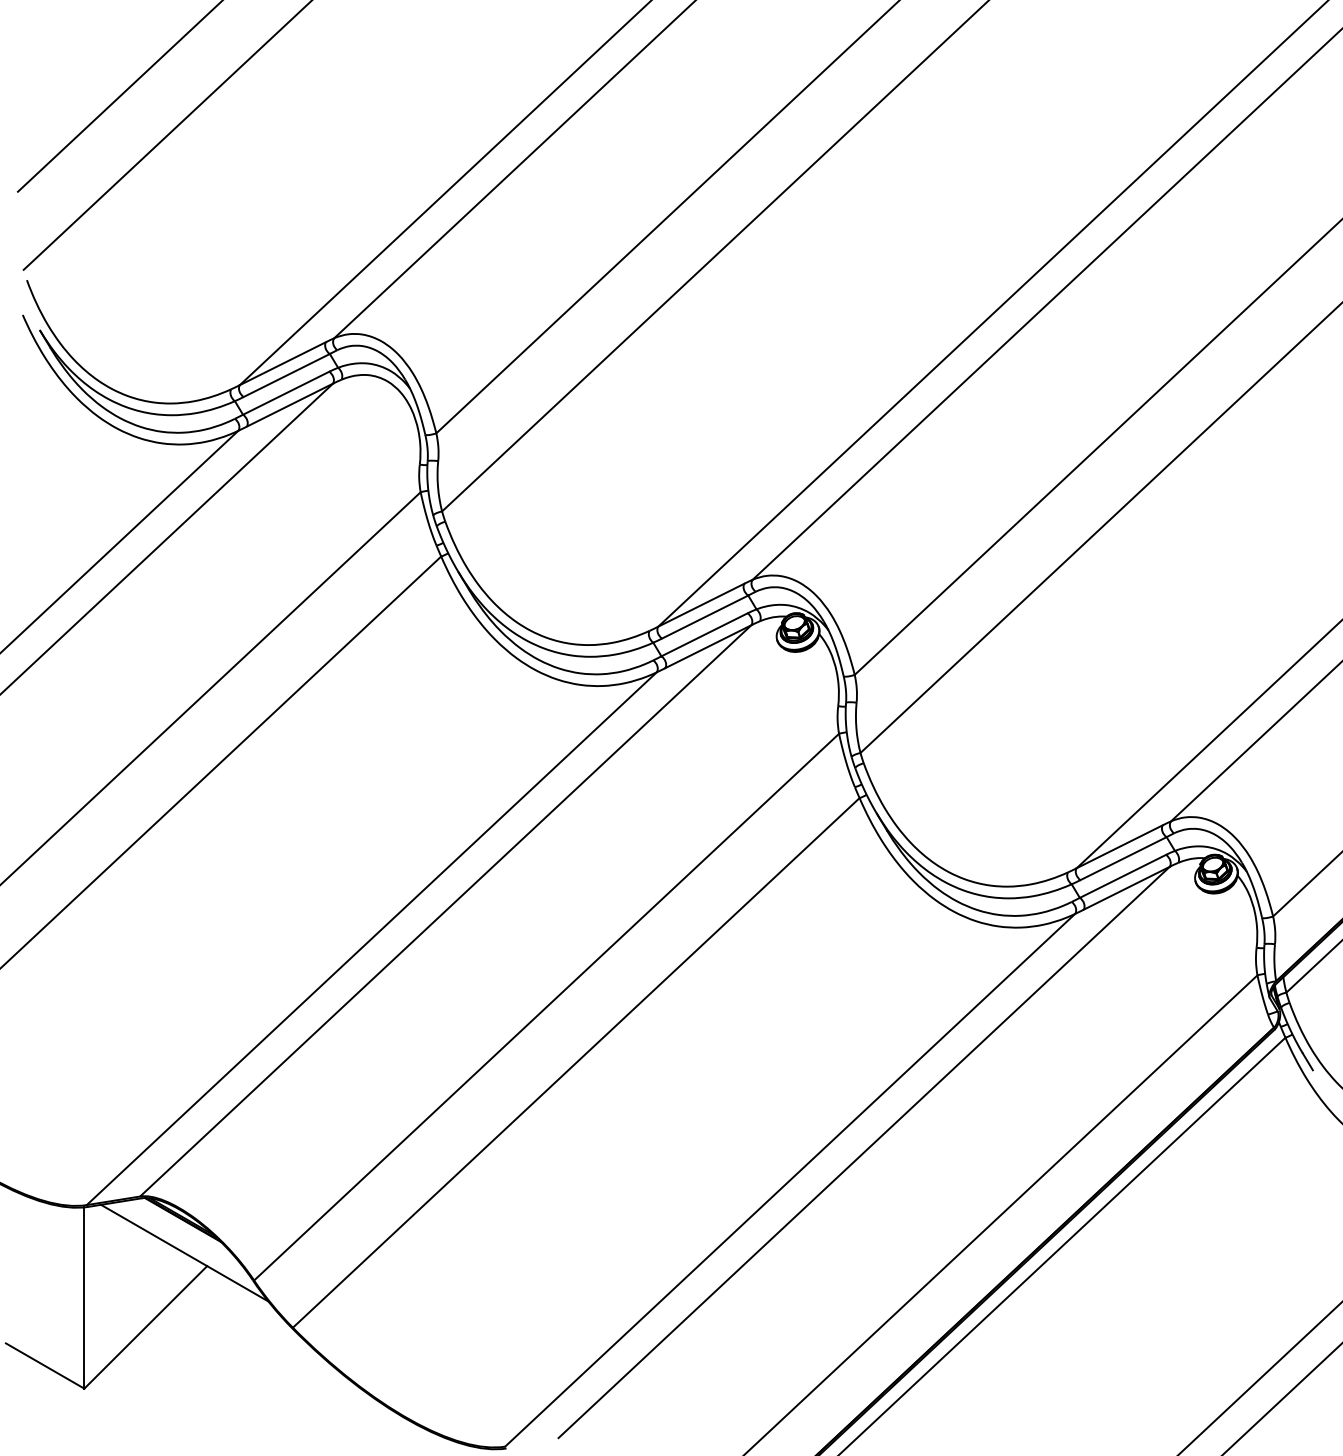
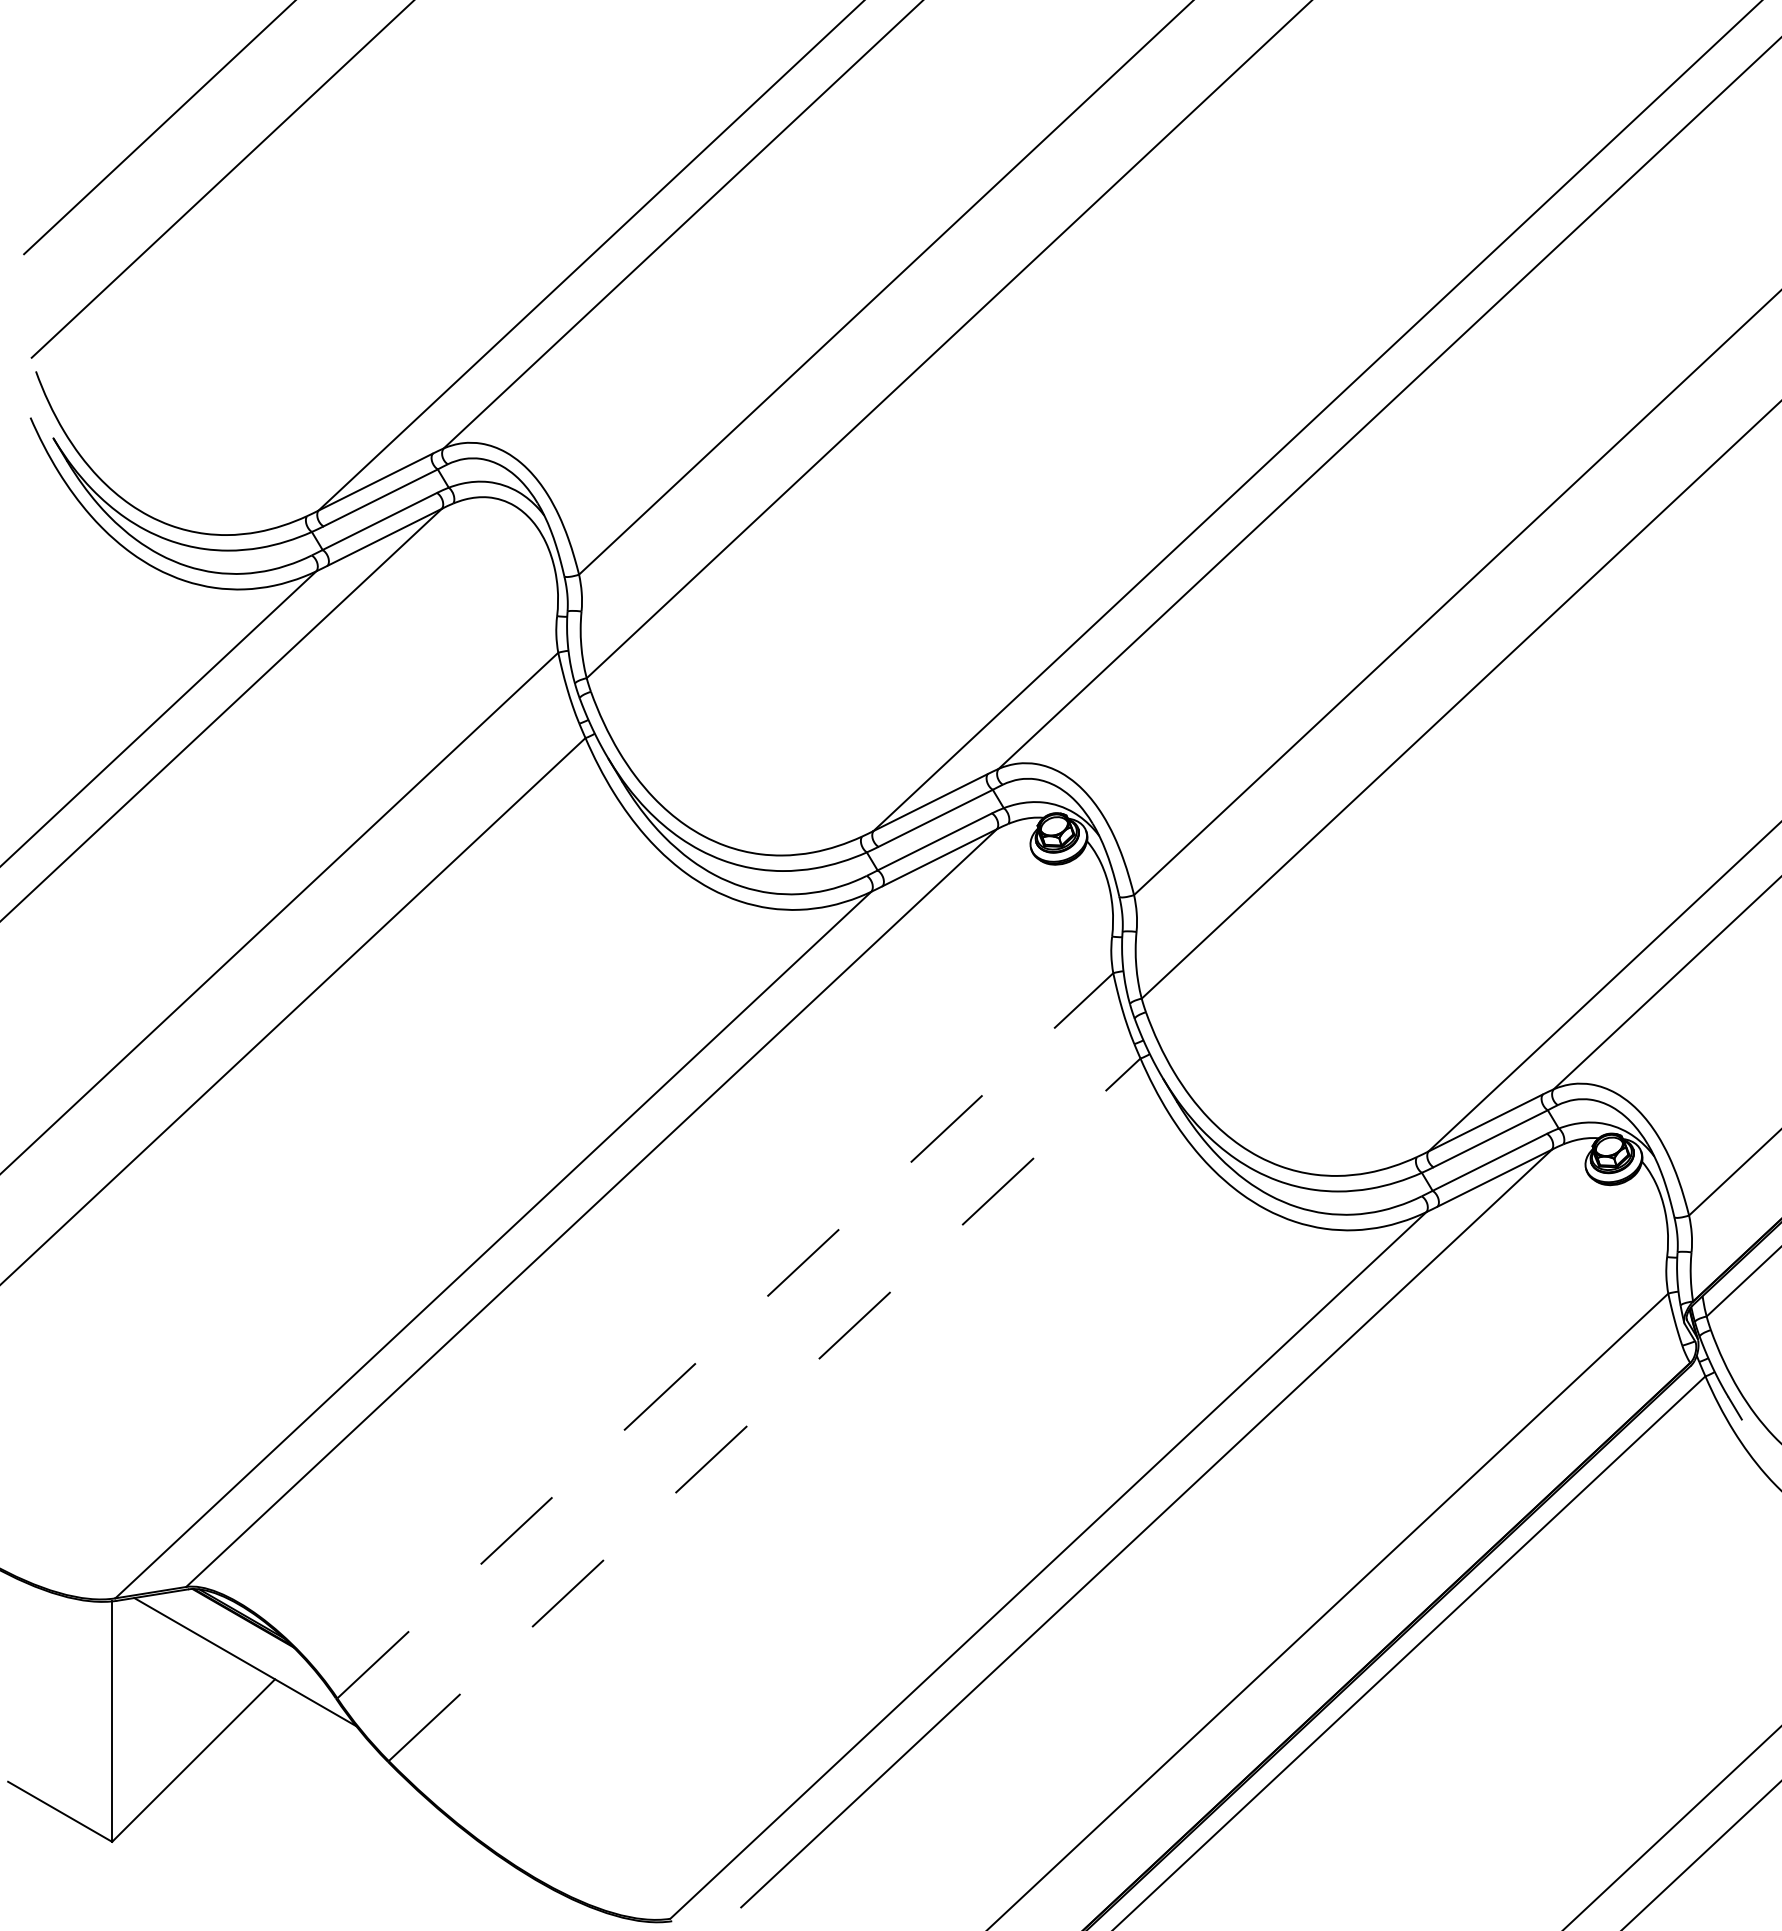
line: (546, 1006) -> (725, 1334), solid -> dashed
line: (576, 1062) -> (764, 1409), solid -> dashed

